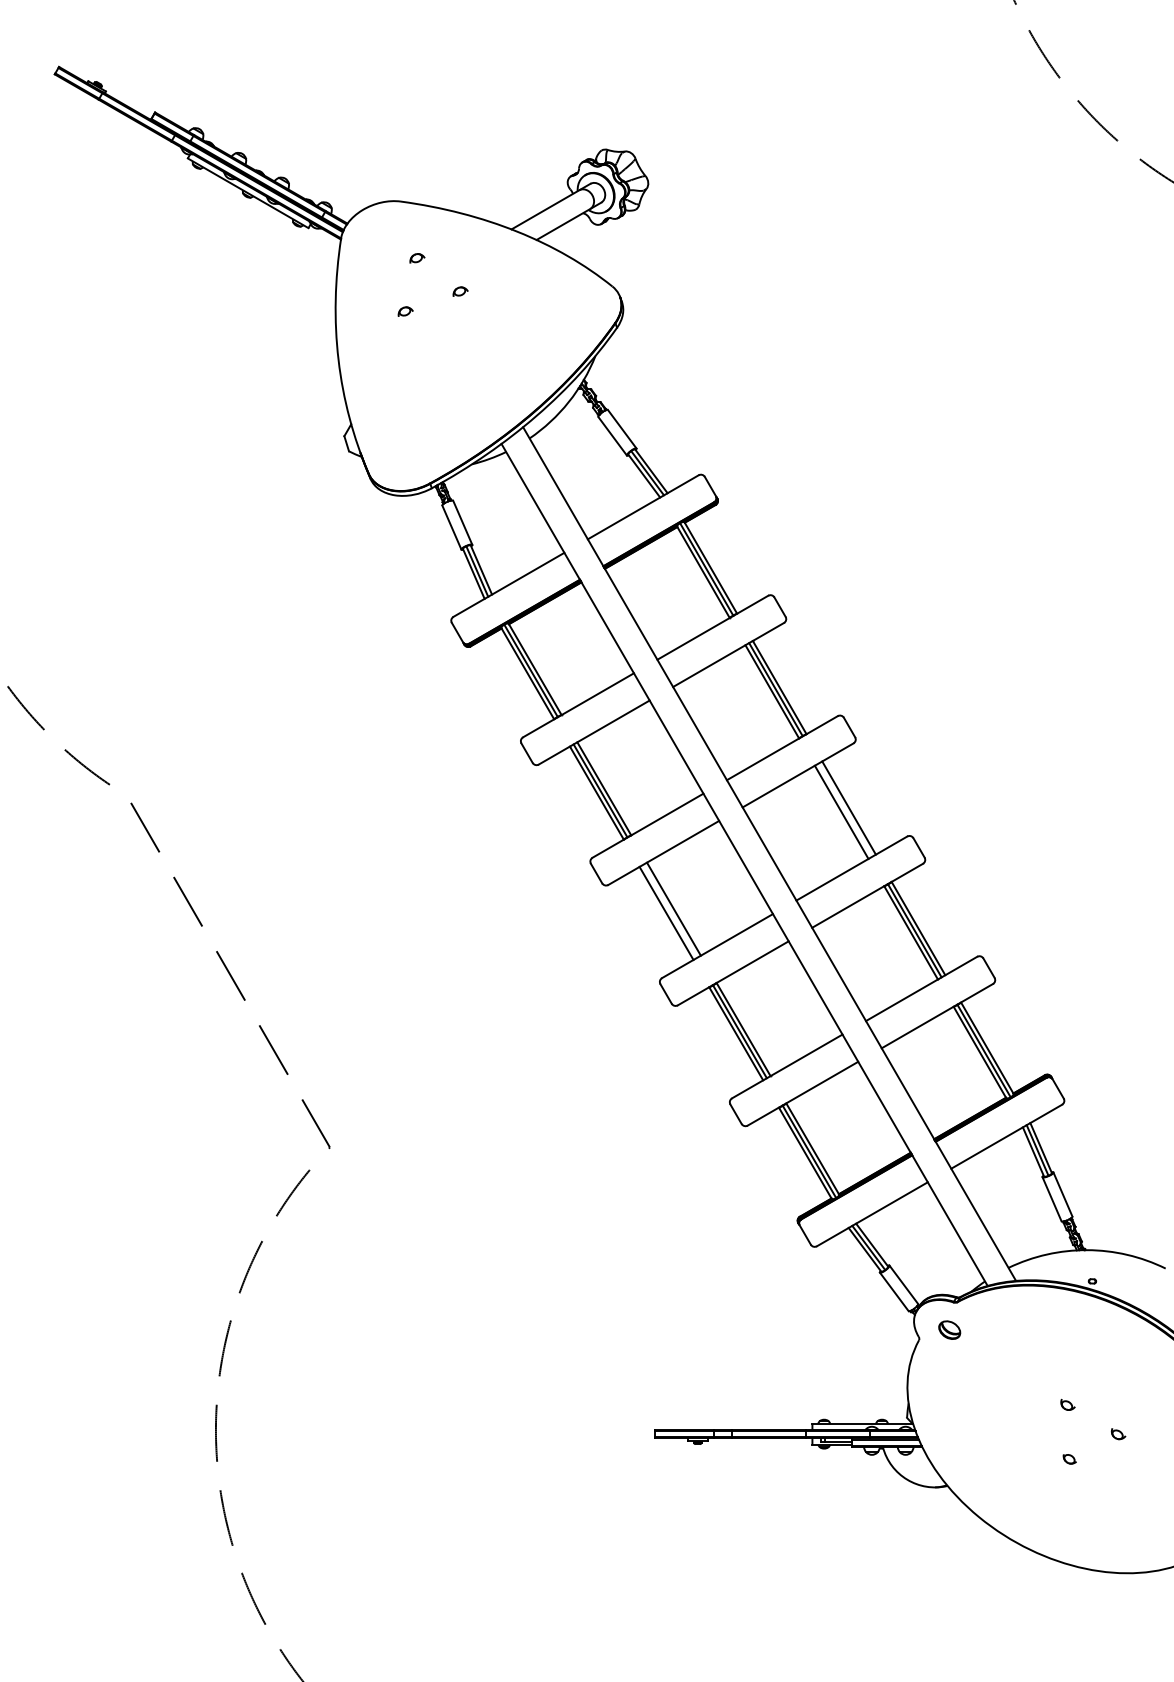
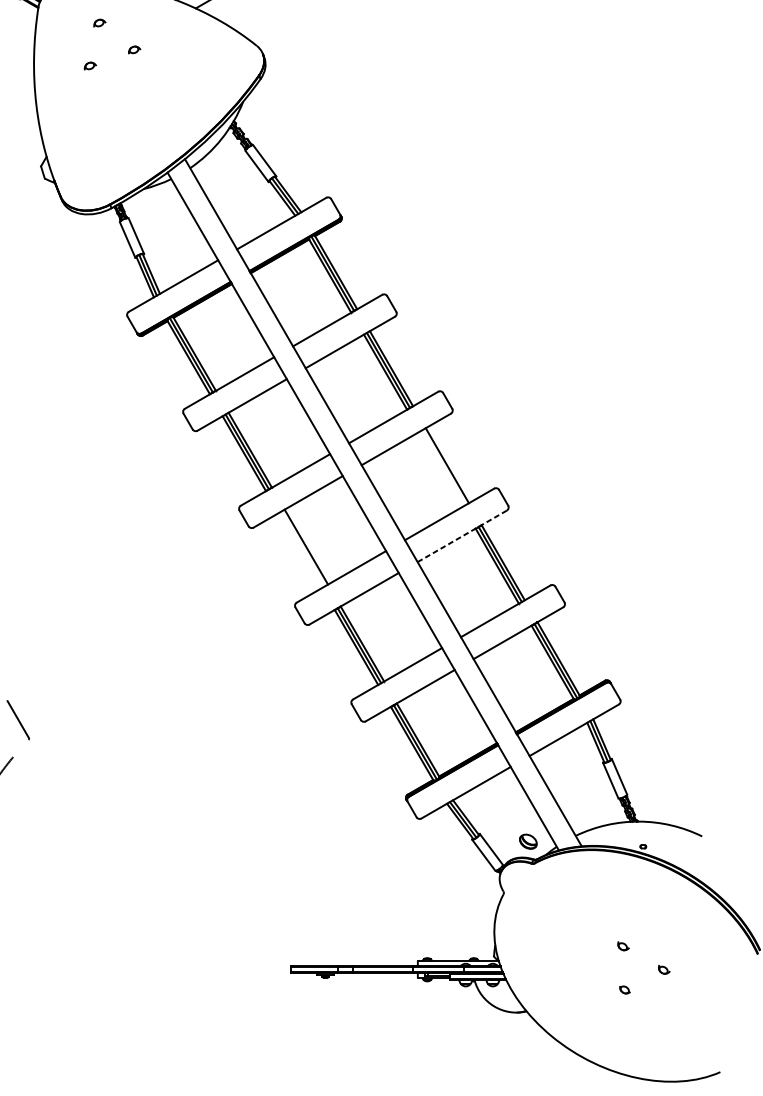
line: (841, 811) -> (441, 468), removed
line: (868, 895) -> (462, 536), solid -> dashed
line: (666, 912) -> (300, 549), removed
part: (949, 1329) -> (528, 841), moved

